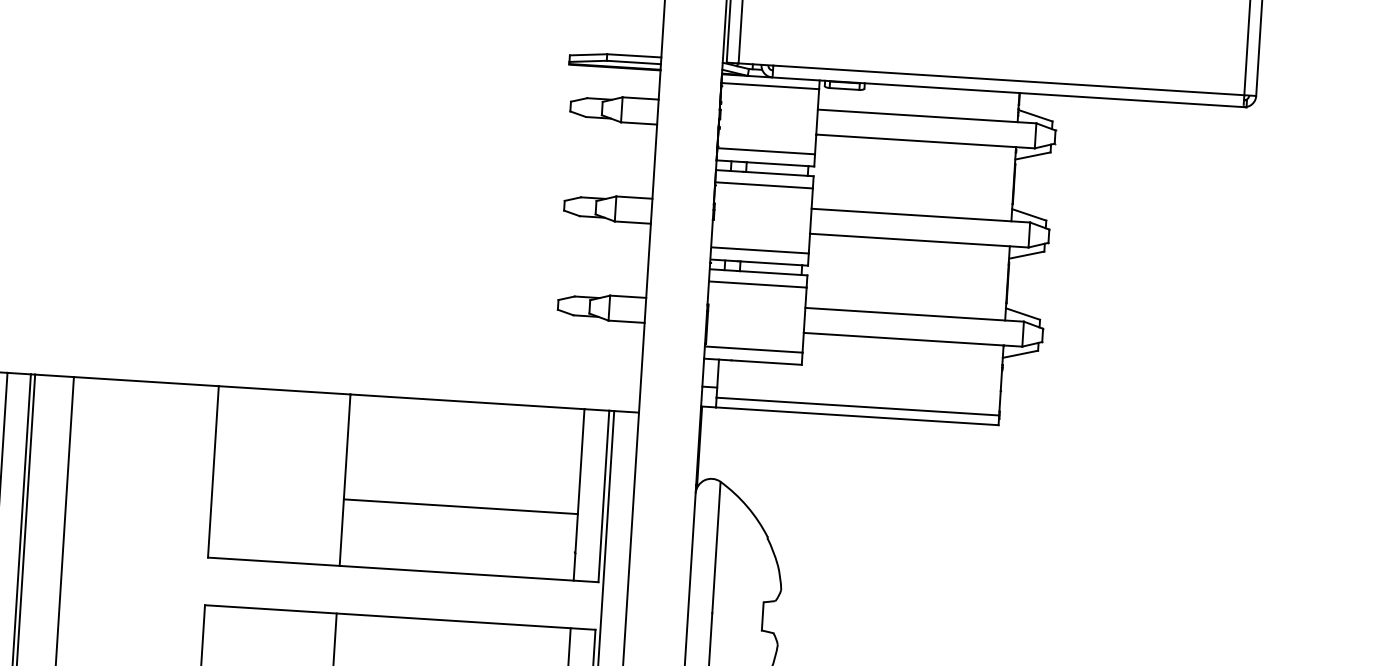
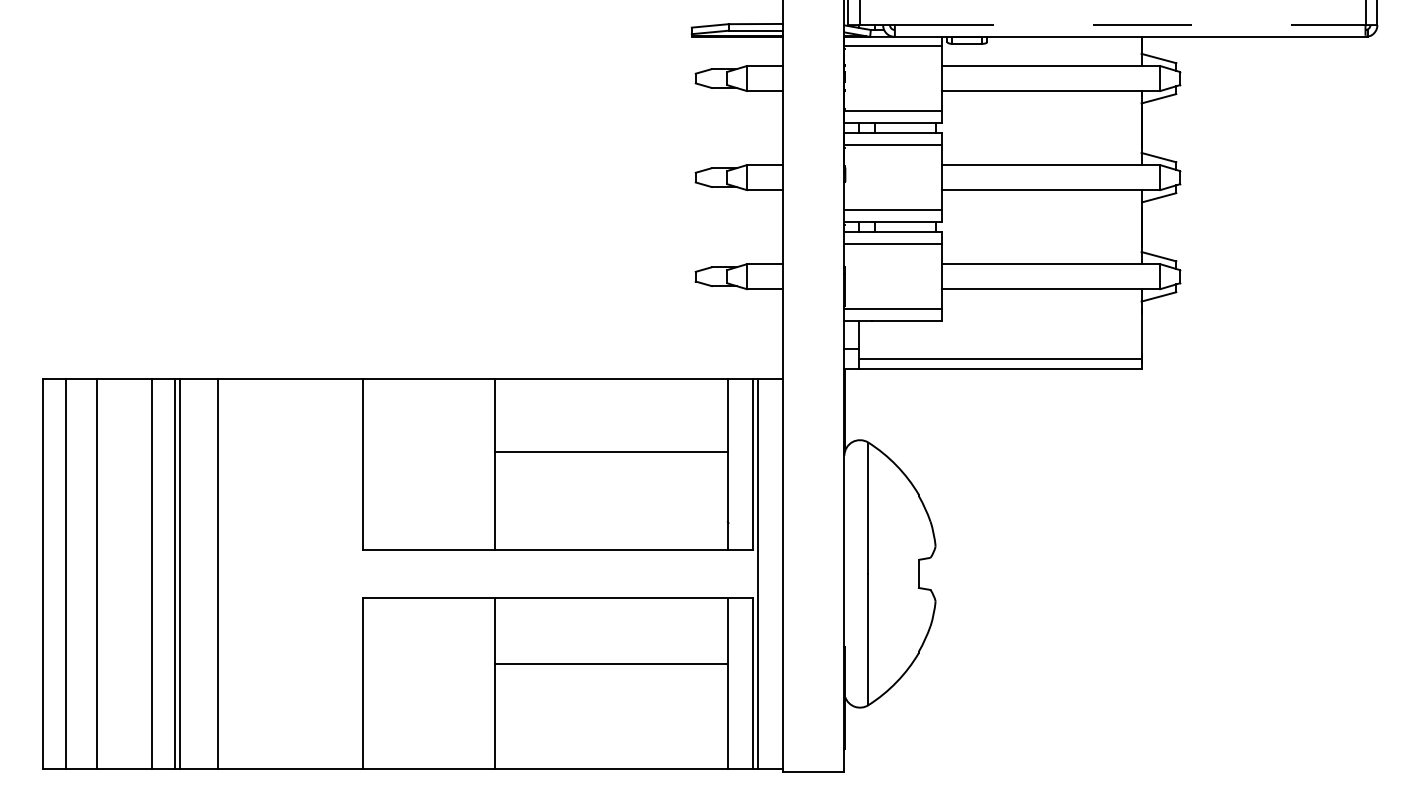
line: (1009, 80) -> (1130, 25), solid -> dashed
line: (460, 506) -> (611, 451), moved

